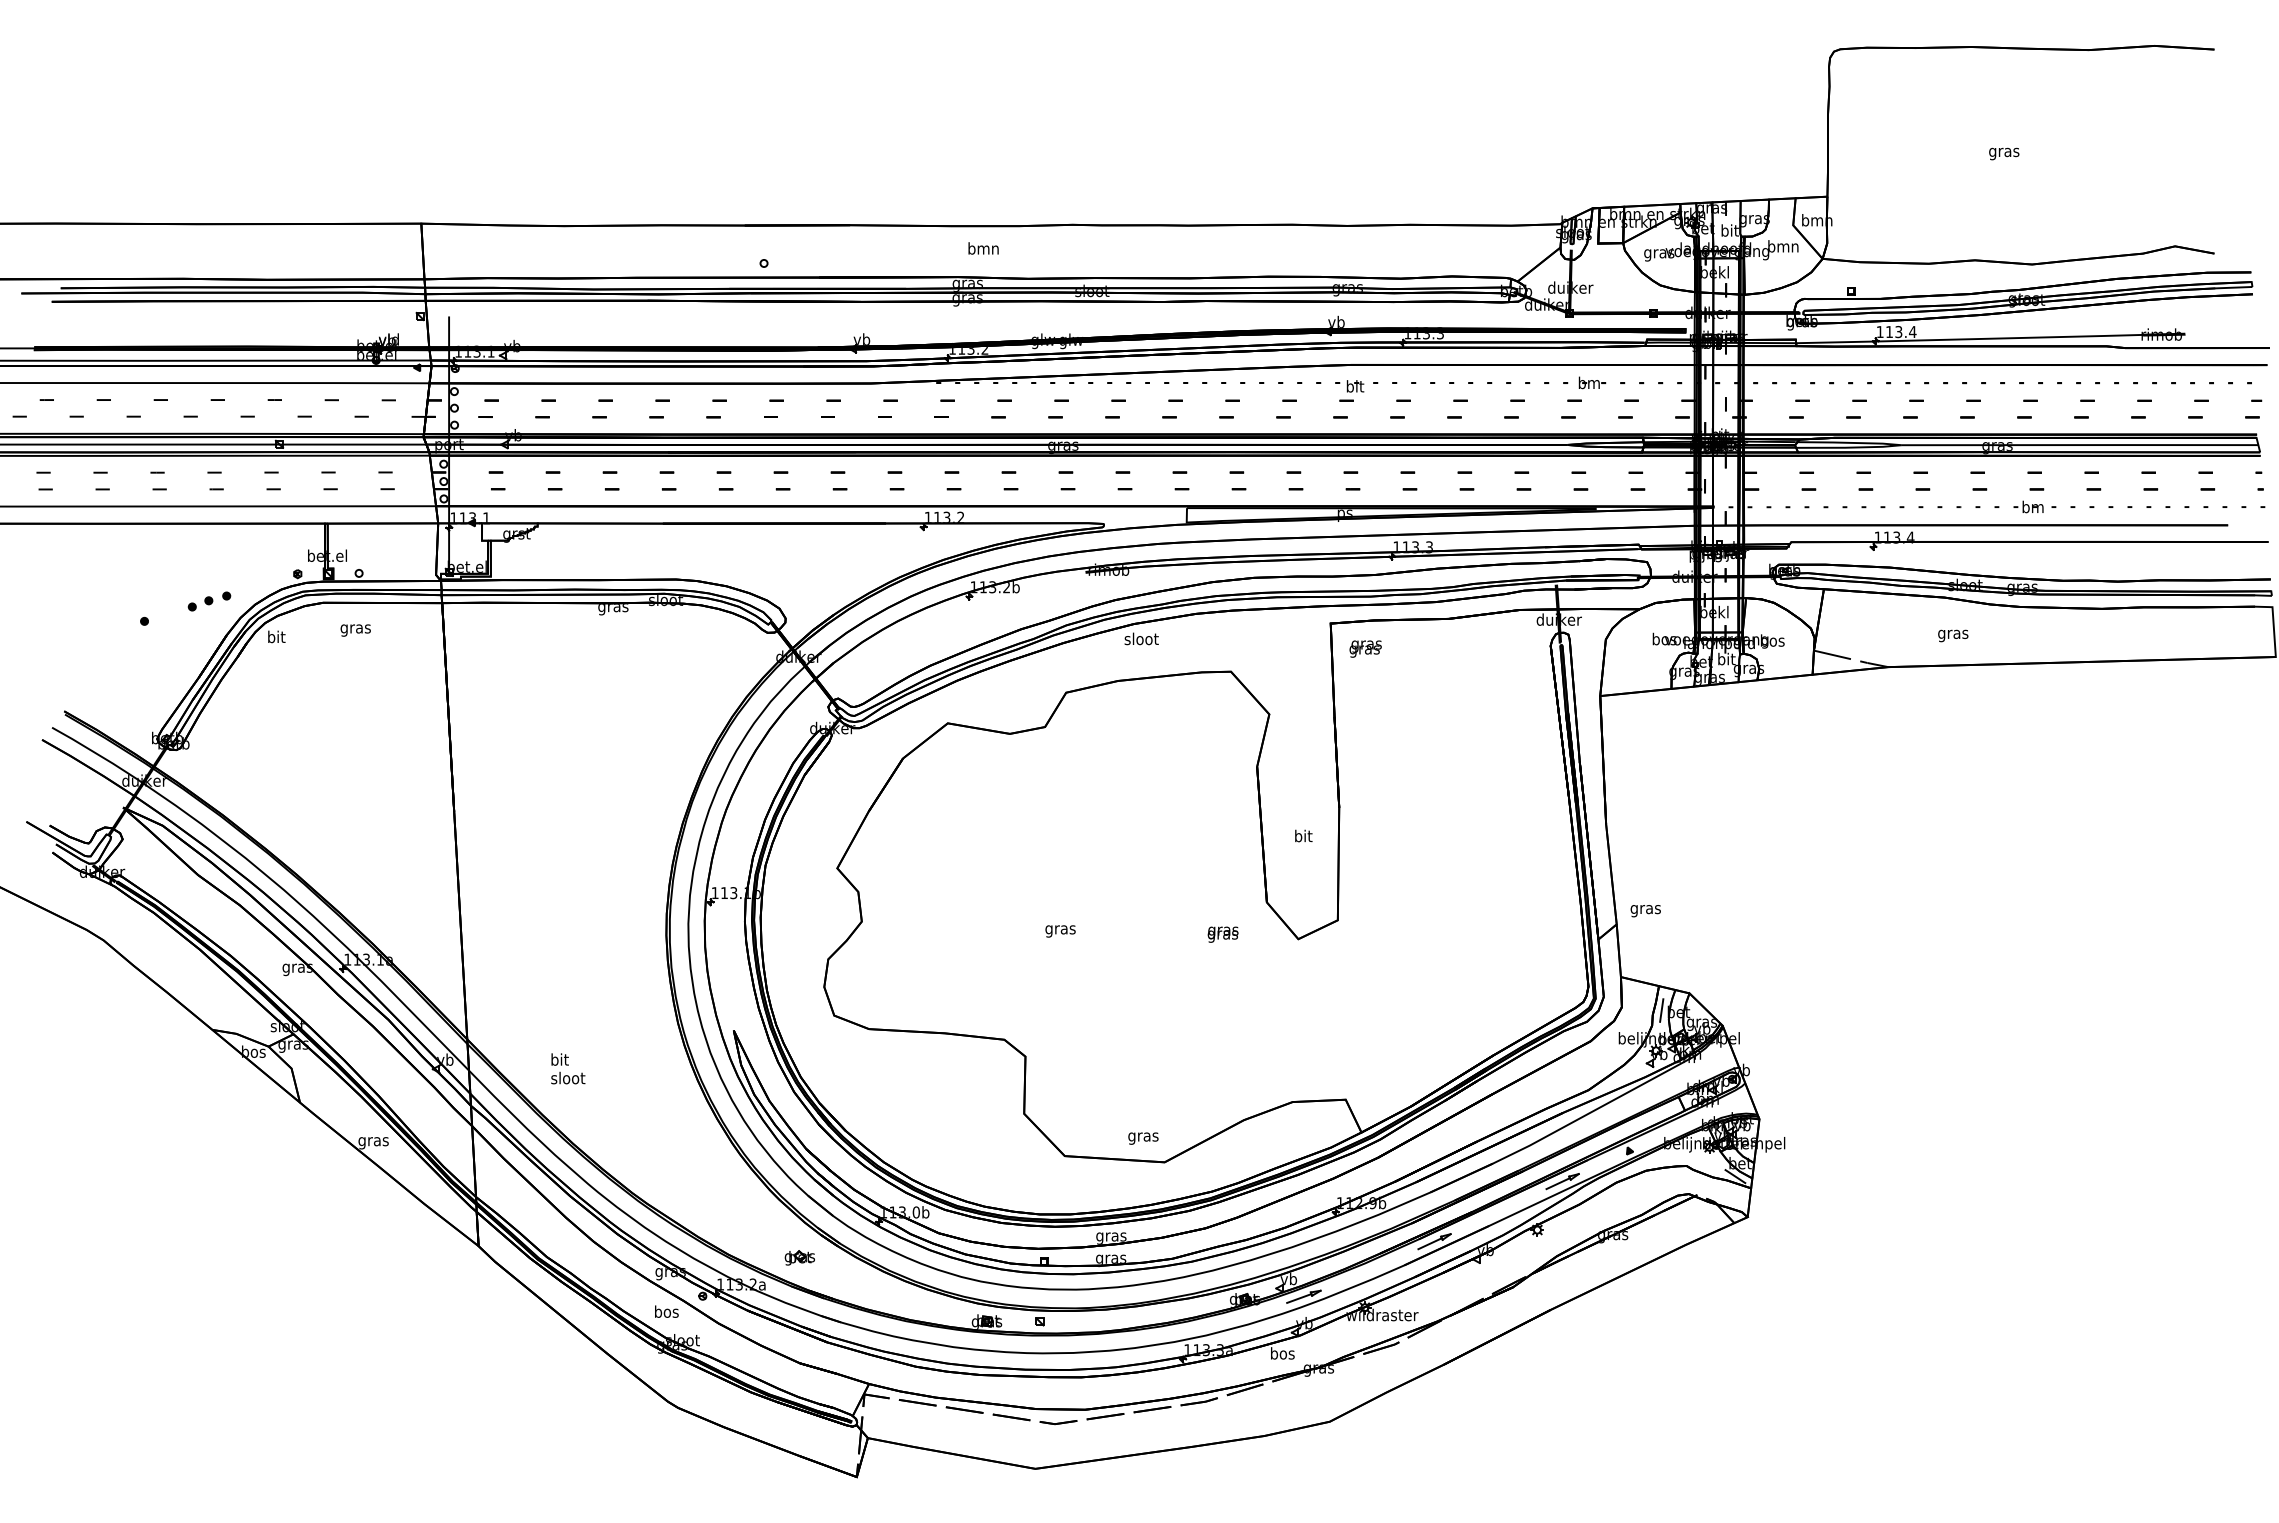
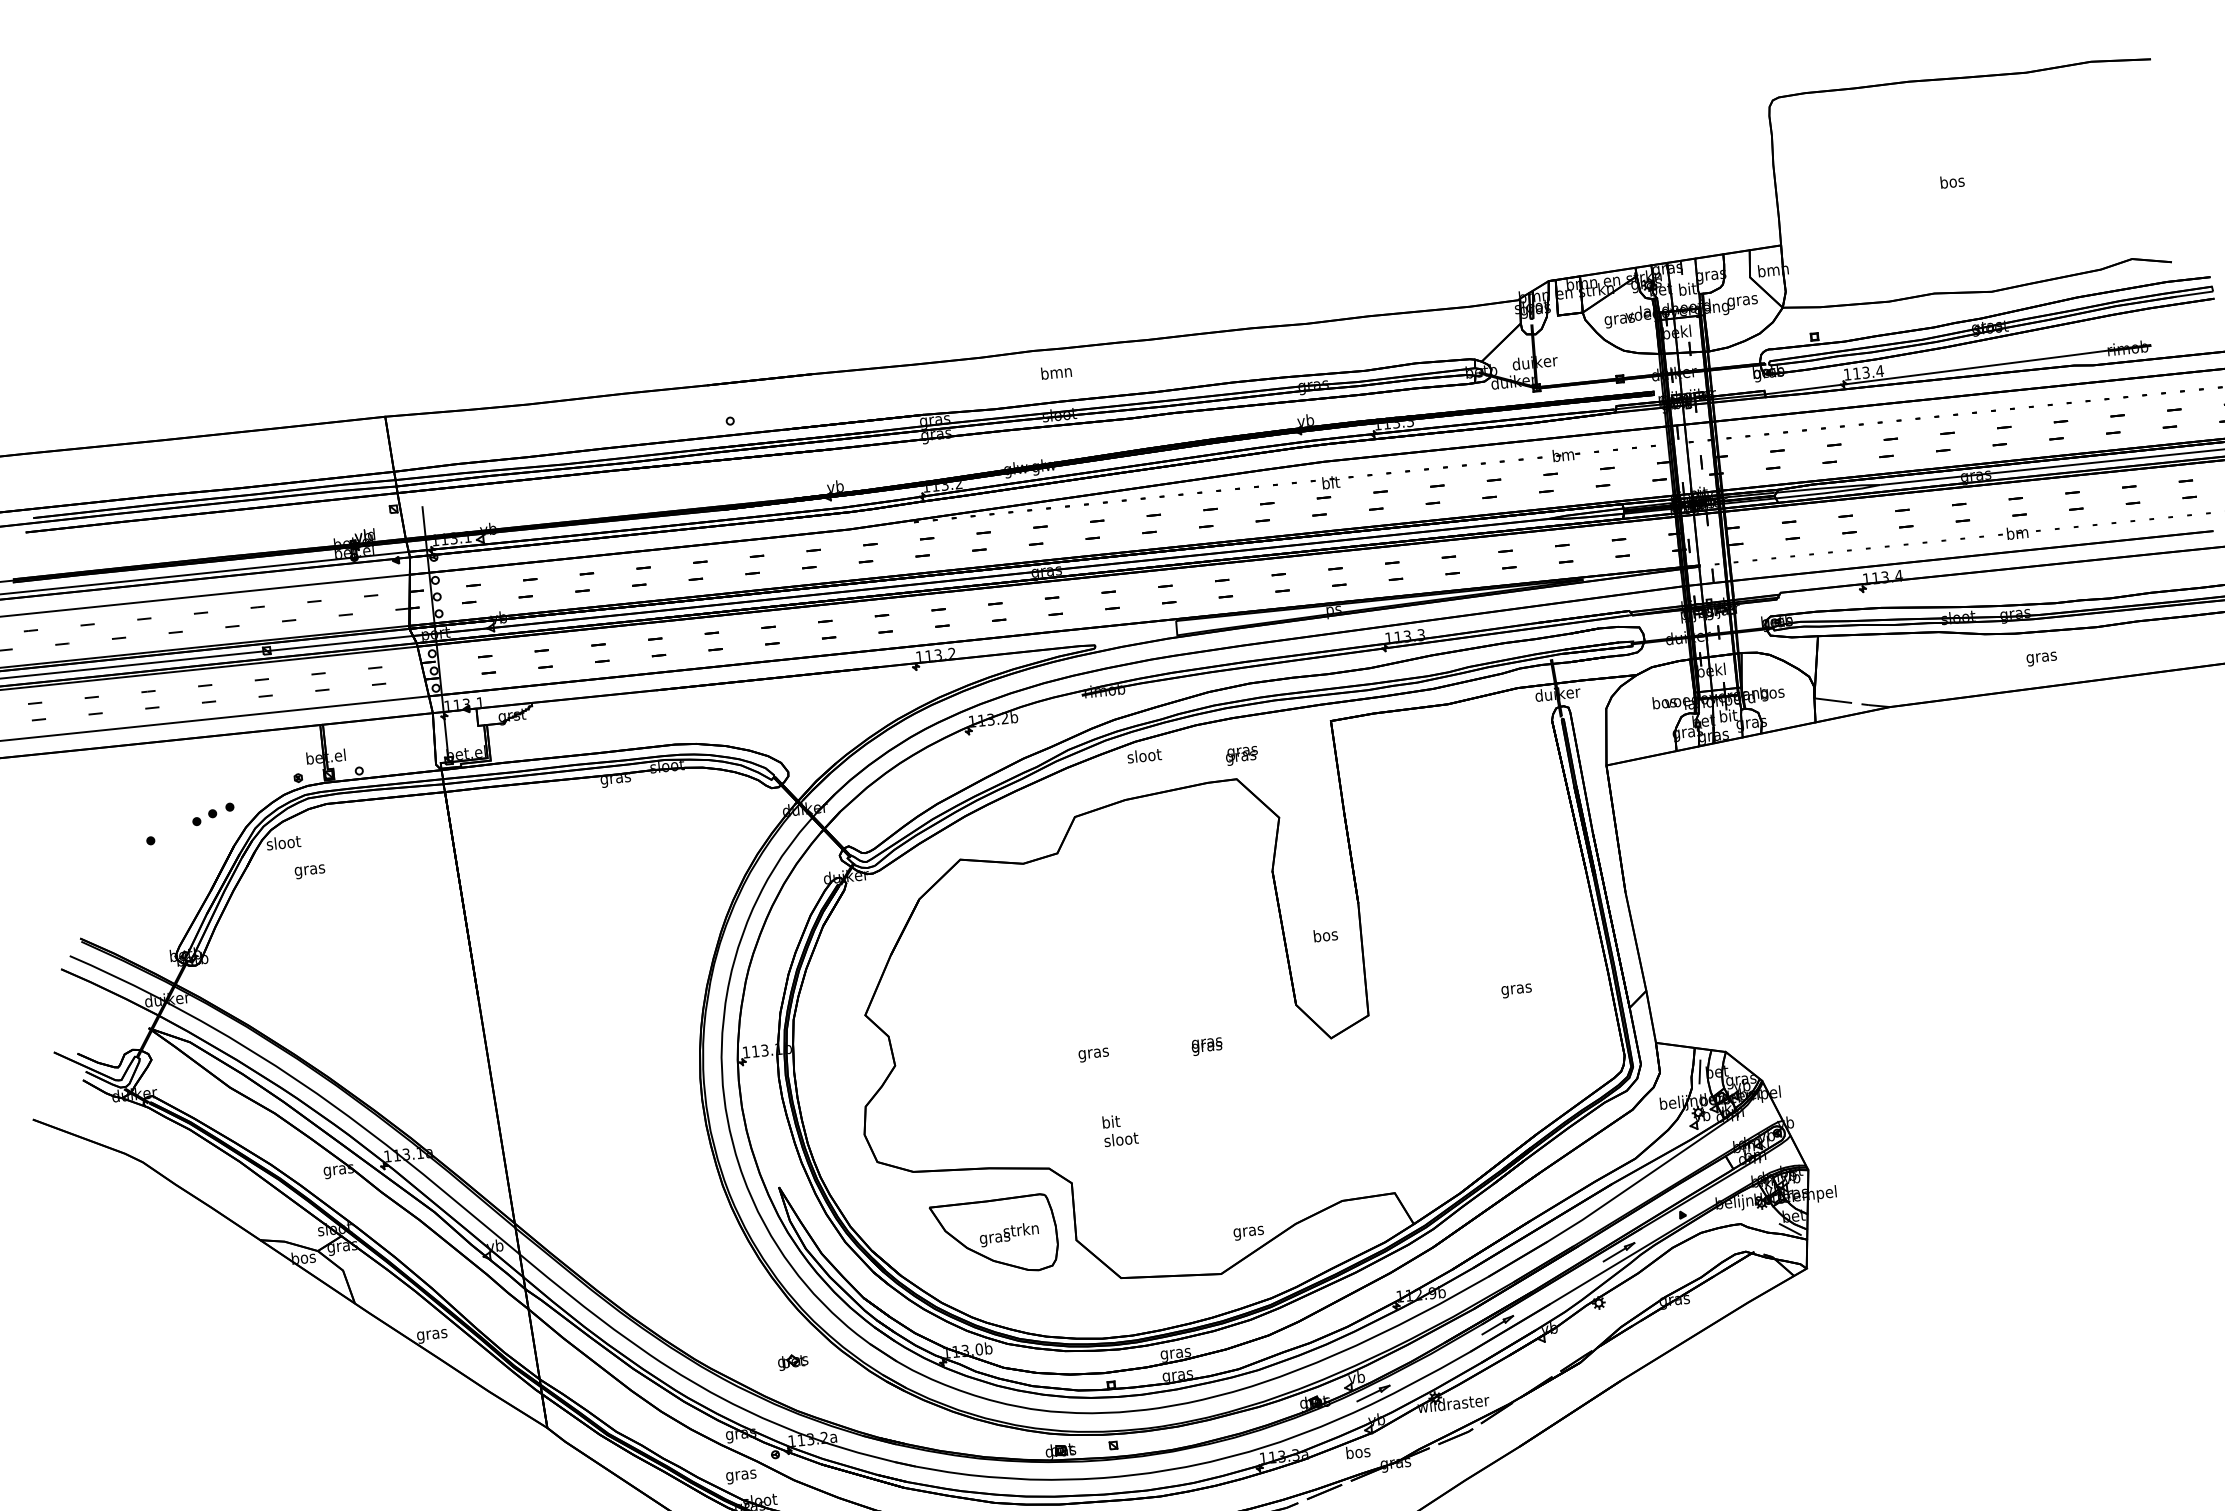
text: (2004, 152) -> (1952, 183), gras -> bos
text: (1783, 247) -> (1742, 300), bmn -> gras
text: (983, 248) -> (1056, 372), moved
text: (355, 630) -> (309, 871), moved
text: (1953, 635) -> (2042, 658), moved
text: (276, 636) -> (283, 842), bit -> sloot
text: (1365, 648) -> (1241, 755), moved
text: (1303, 835) -> (1325, 934), bit -> bos
text: (1645, 911) -> (1516, 991), moved
text: (1222, 934) -> (1206, 1046), moved
text: (568, 1068) -> (1120, 1129), moved
part: (943, 1101) -> (994, 1236), added
text: (1143, 1138) -> (1248, 1233), moved
part: (799, 1257) -> (792, 1361), moved
text: (666, 1313) -> (741, 1475), bos -> gras

